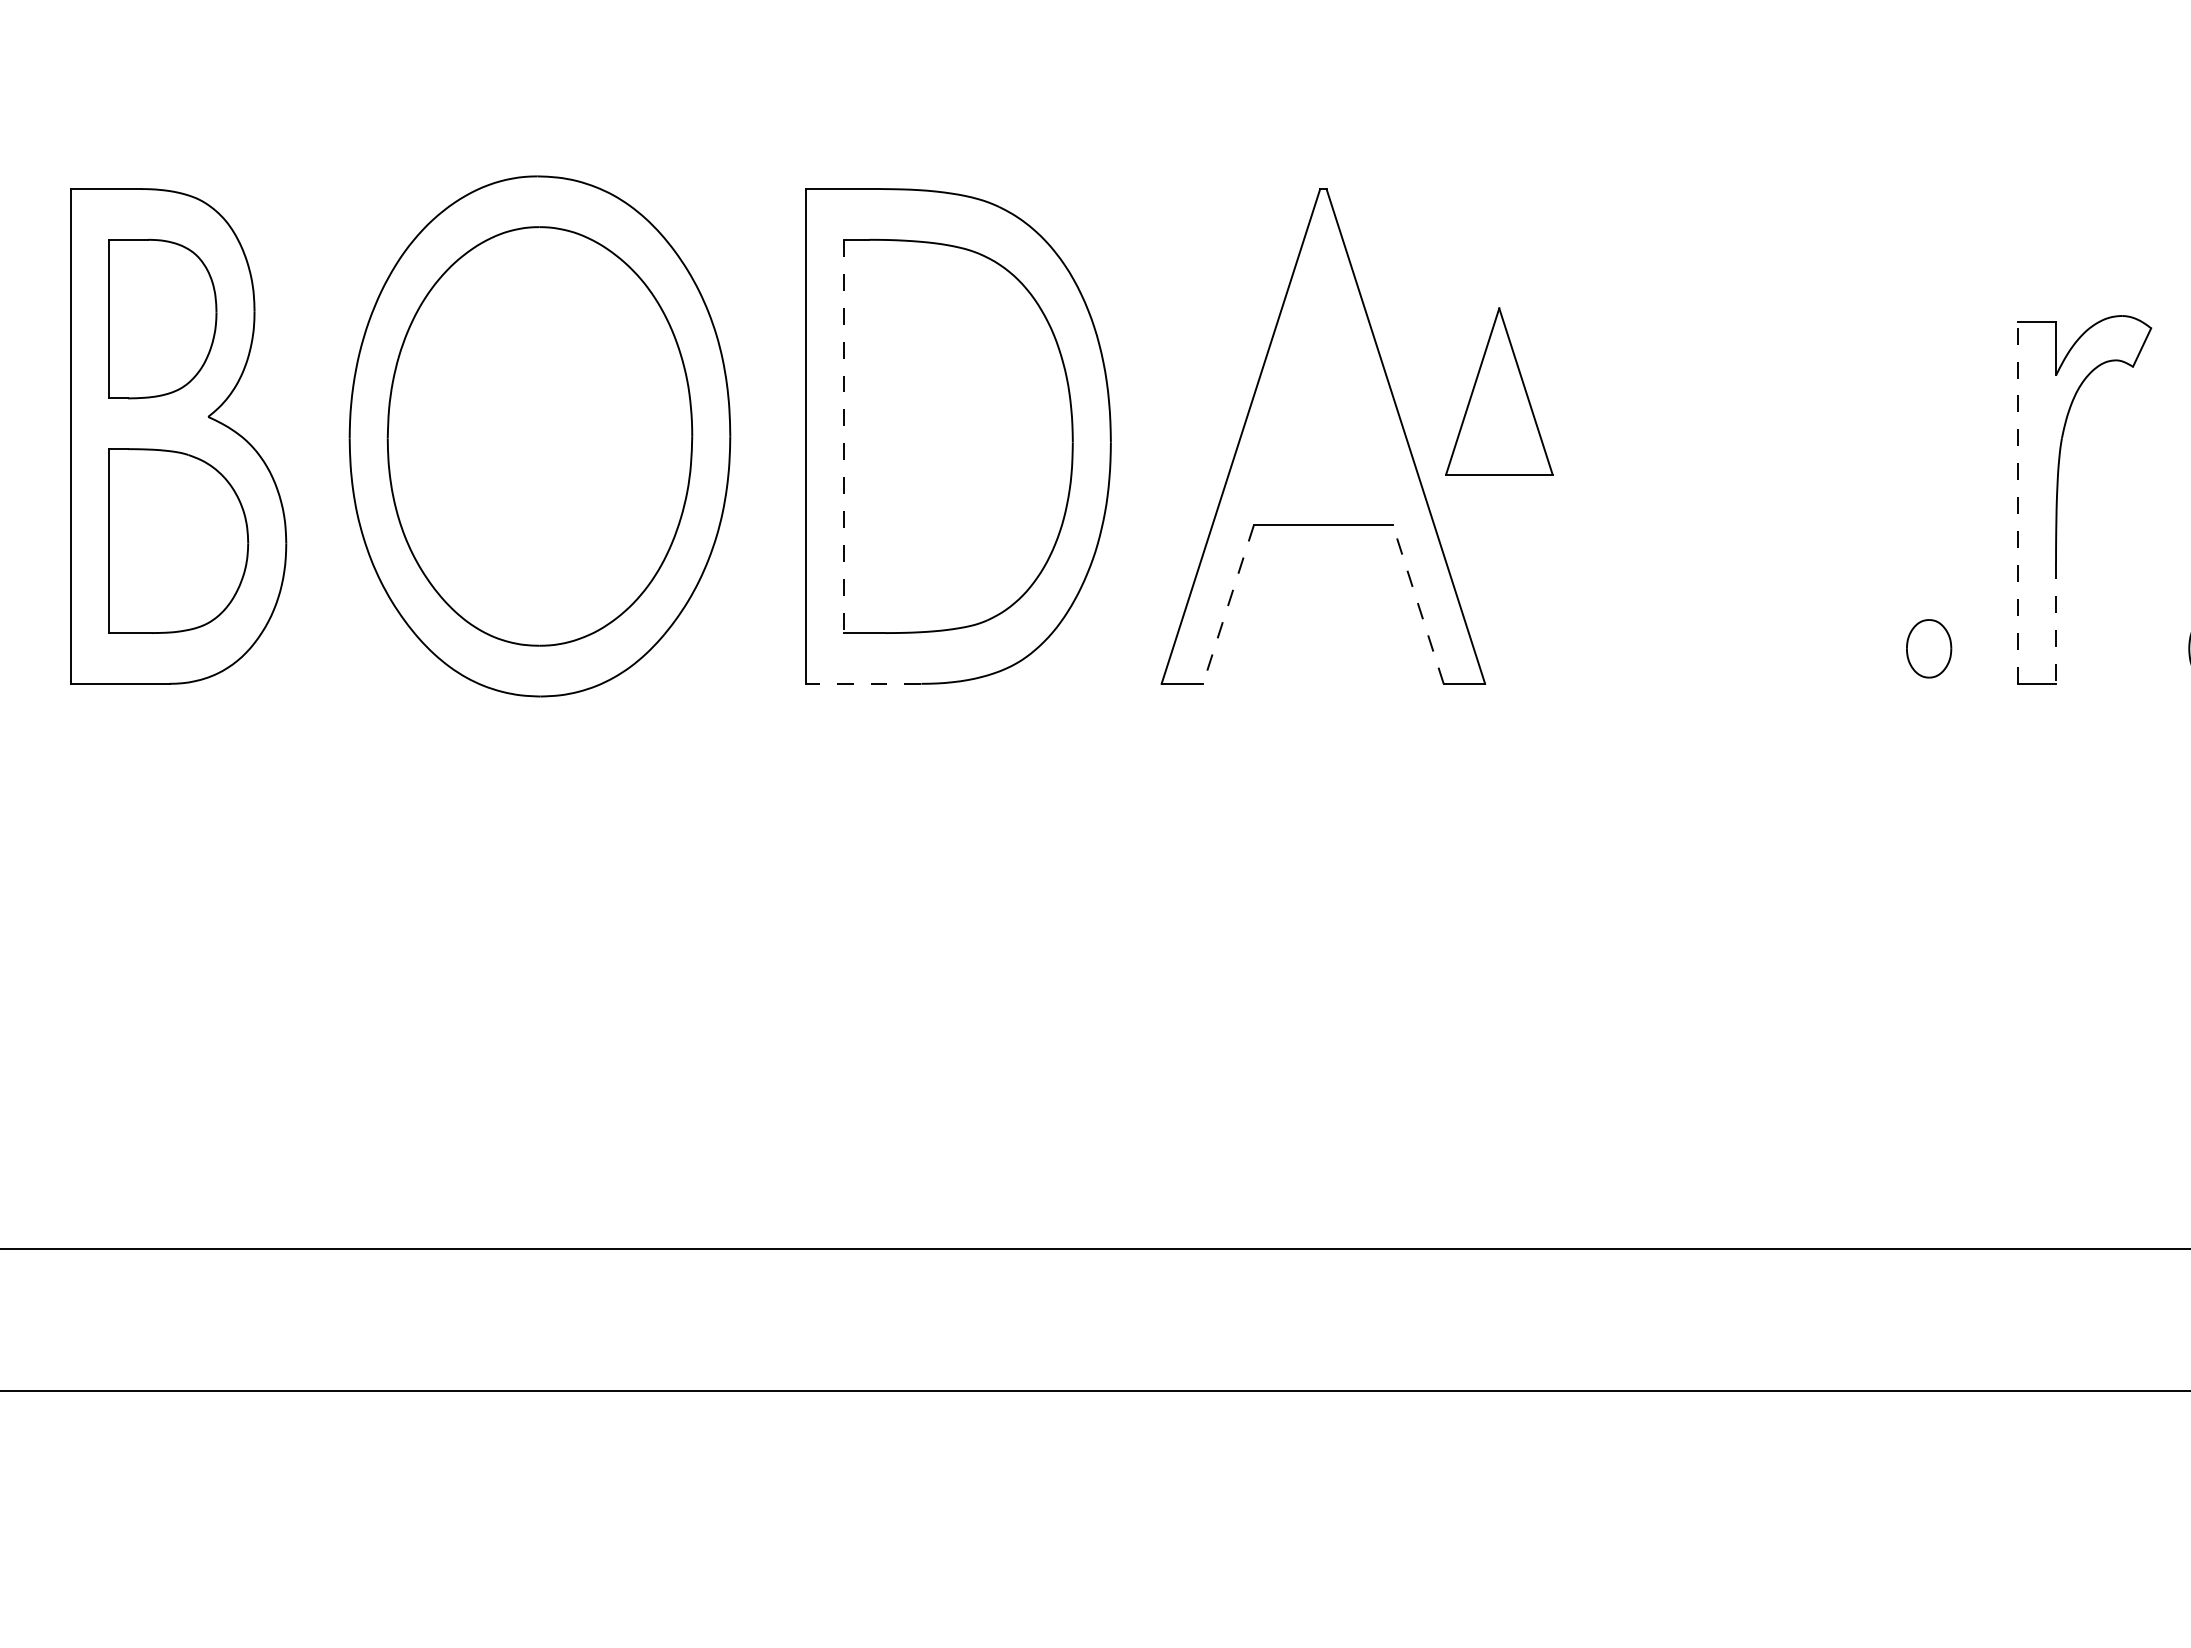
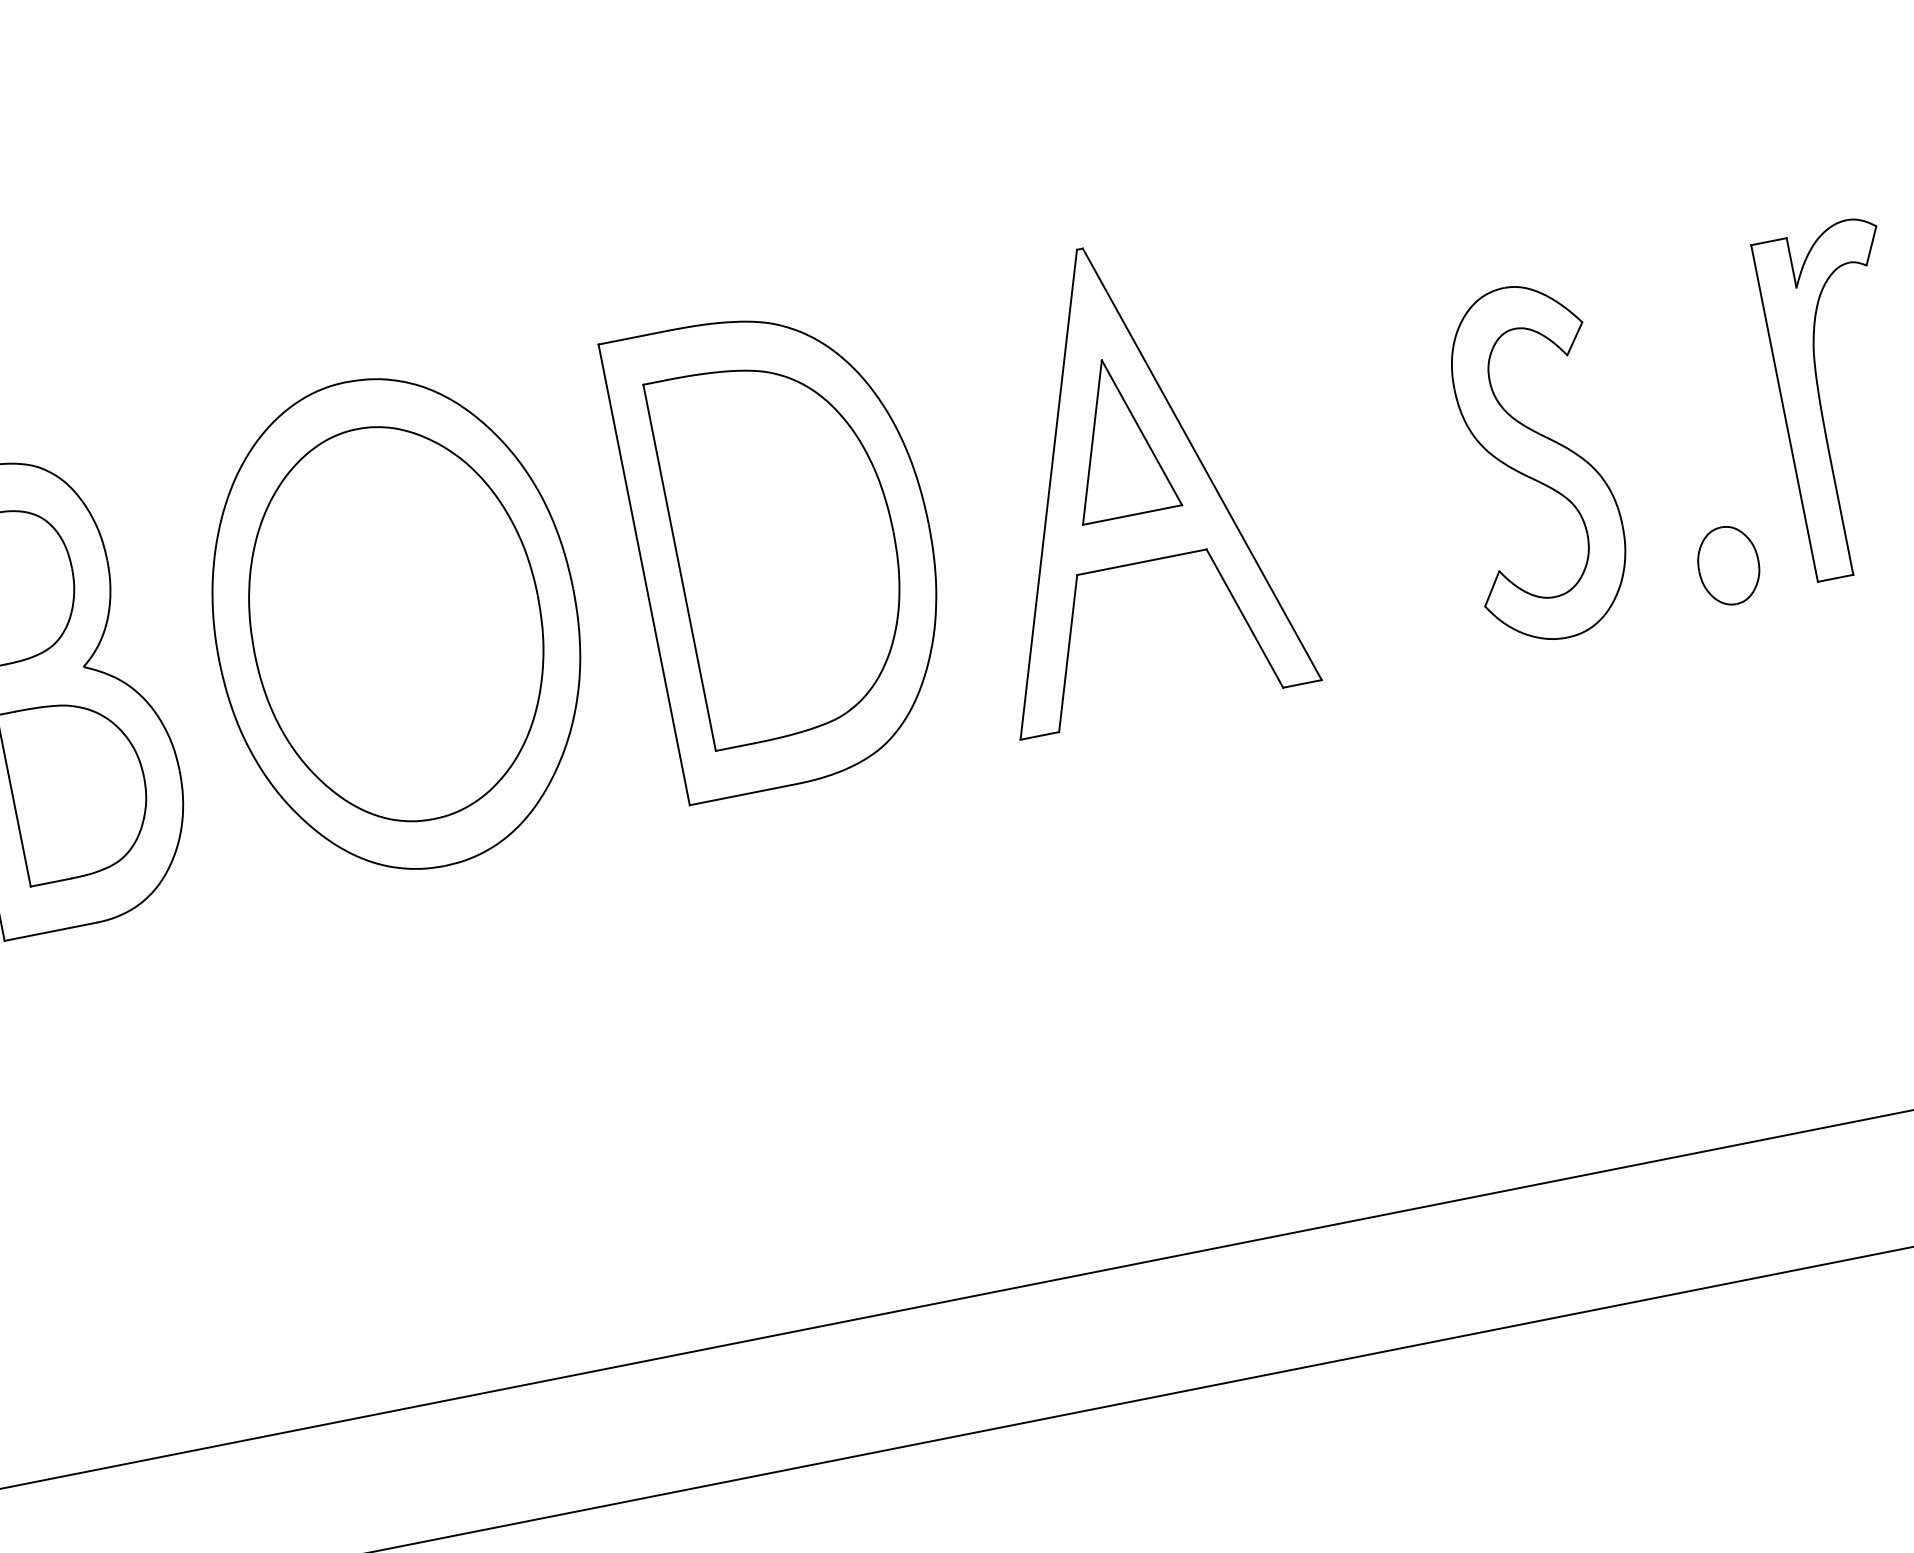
part: (1499, 391) -> (1117, 437), moved
line: (844, 436) -> (679, 567), dashed -> solid
part: (1748, 503) -> (1533, 463), added
line: (2017, 503) -> (1784, 414), dashed -> solid
line: (1418, 604) -> (1245, 618), dashed -> solid
line: (1228, 605) -> (1068, 654), dashed -> solid
line: (2056, 623) -> (1842, 518), dashed -> solid
part: (1928, 648) -> (1728, 565), size x1.43
line: (863, 683) -> (742, 794), dashed -> solid

